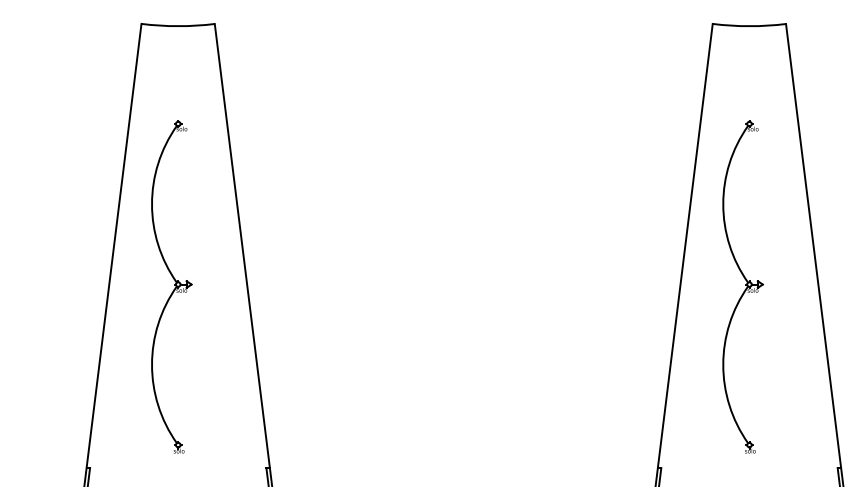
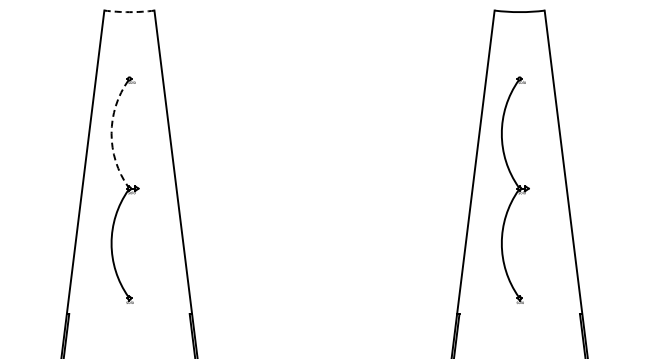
line: (178, 26) -> (129, 12), solid -> dashed
arc: (151, 203) -> (111, 133), solid -> dashed

